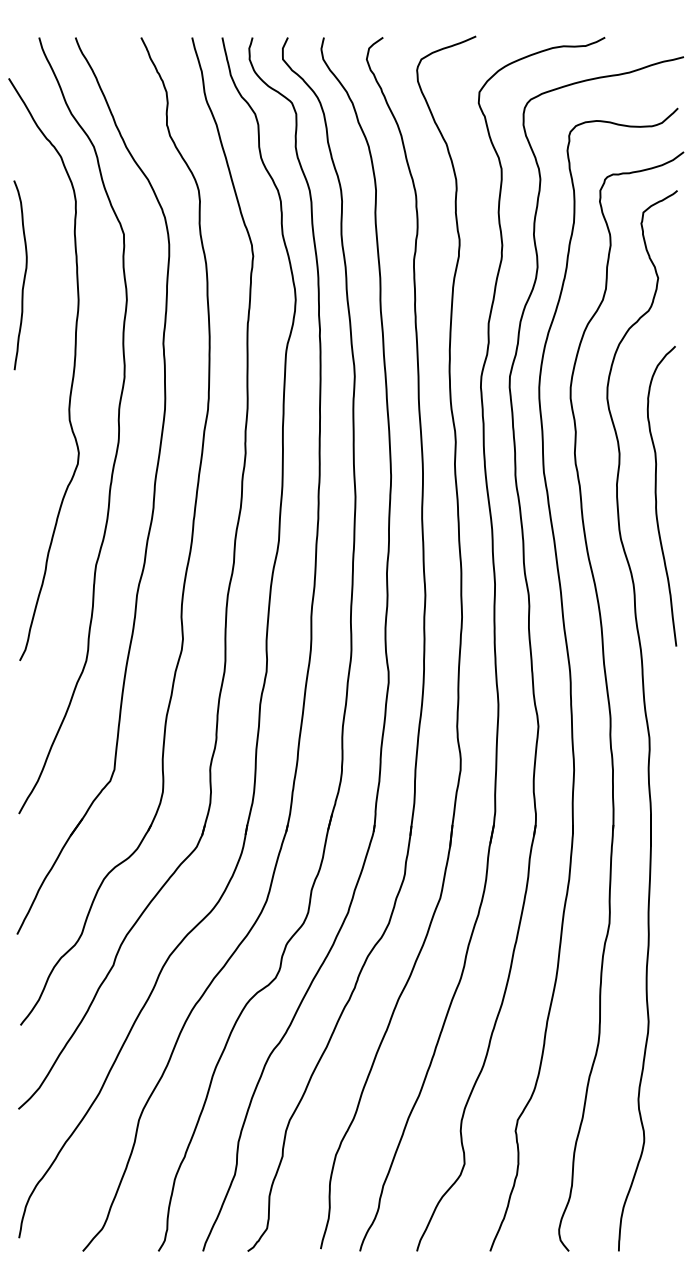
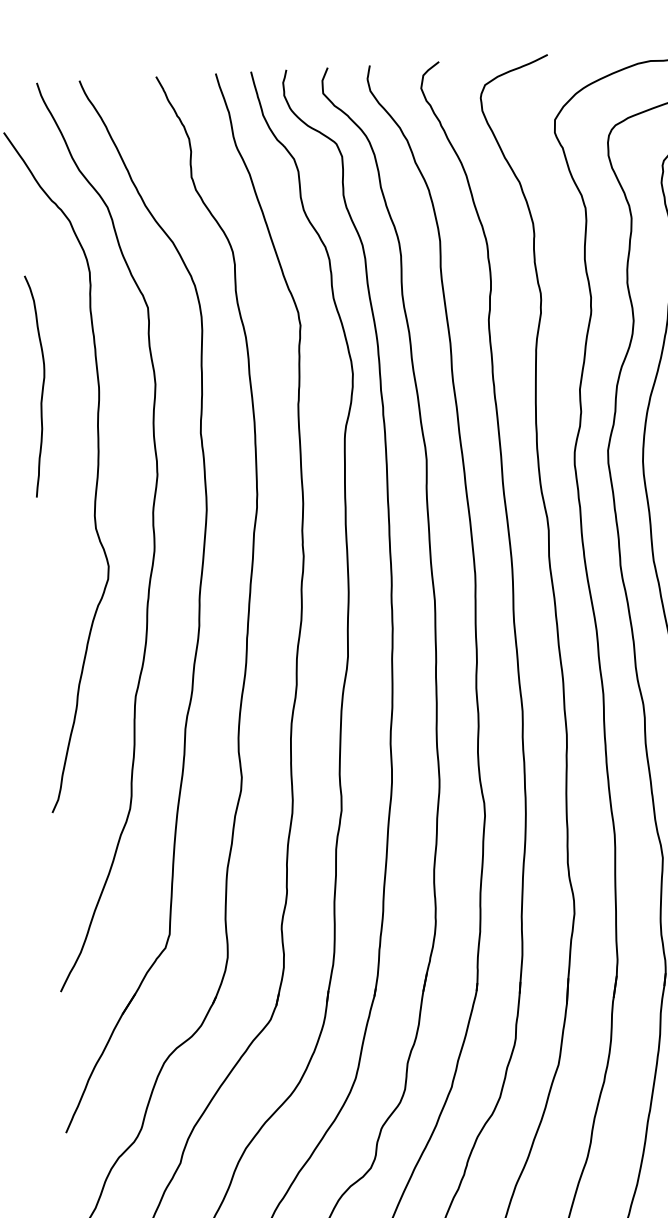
curve: (23, 277) -> (41, 388), moved

